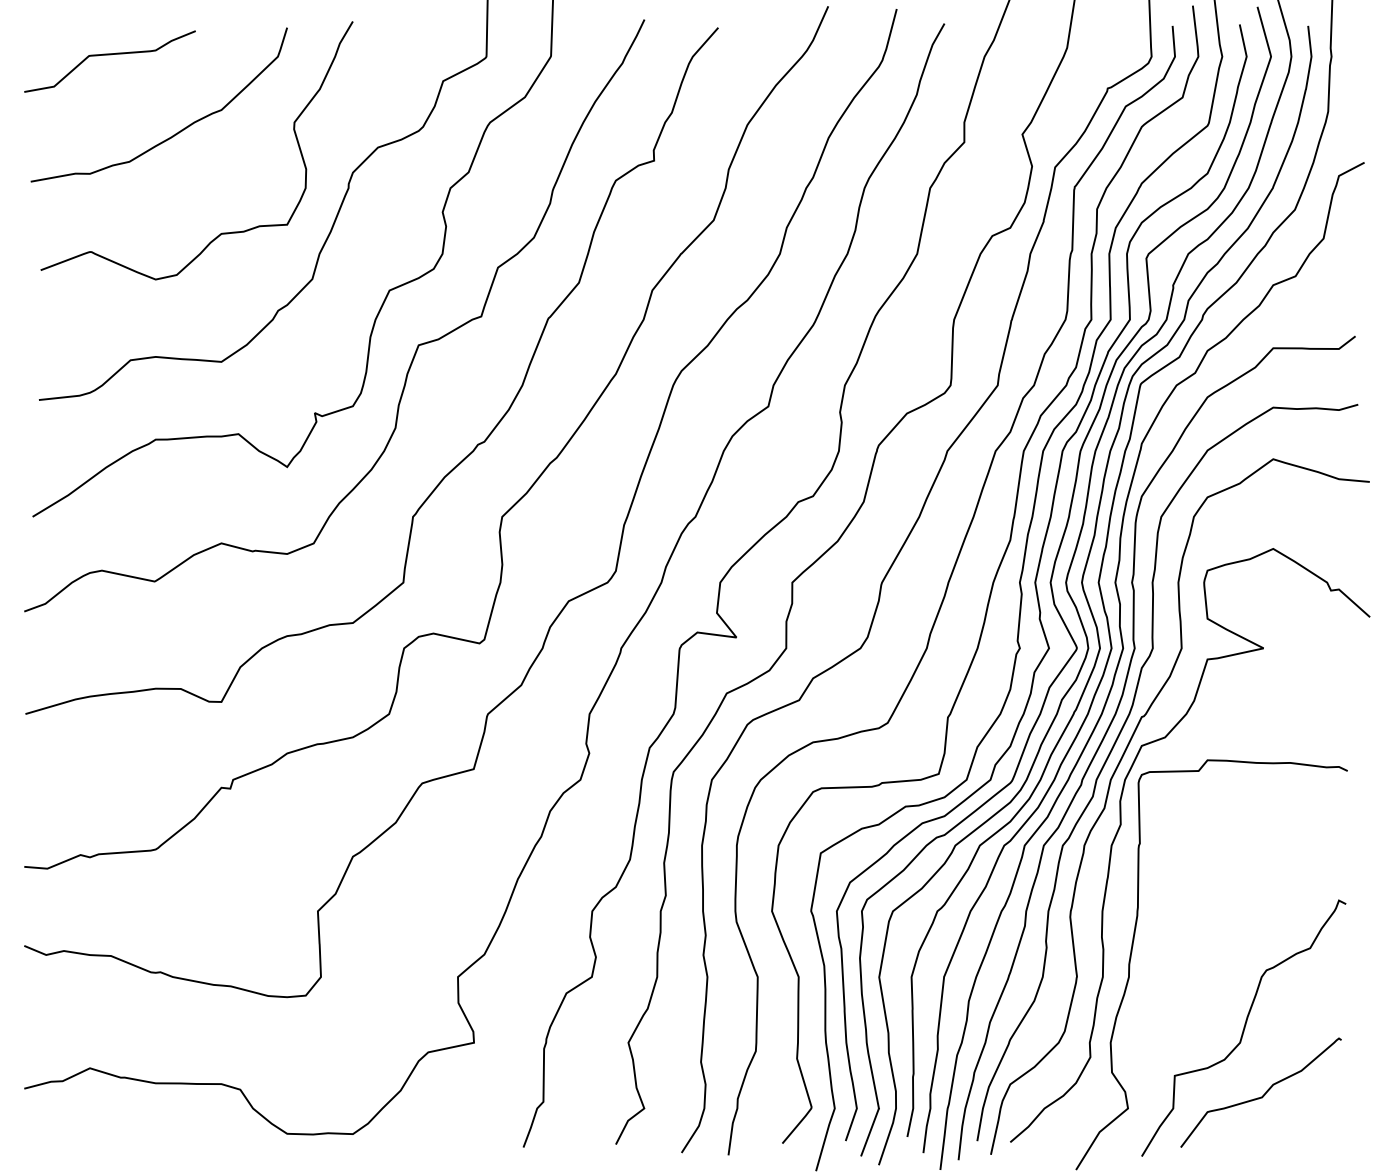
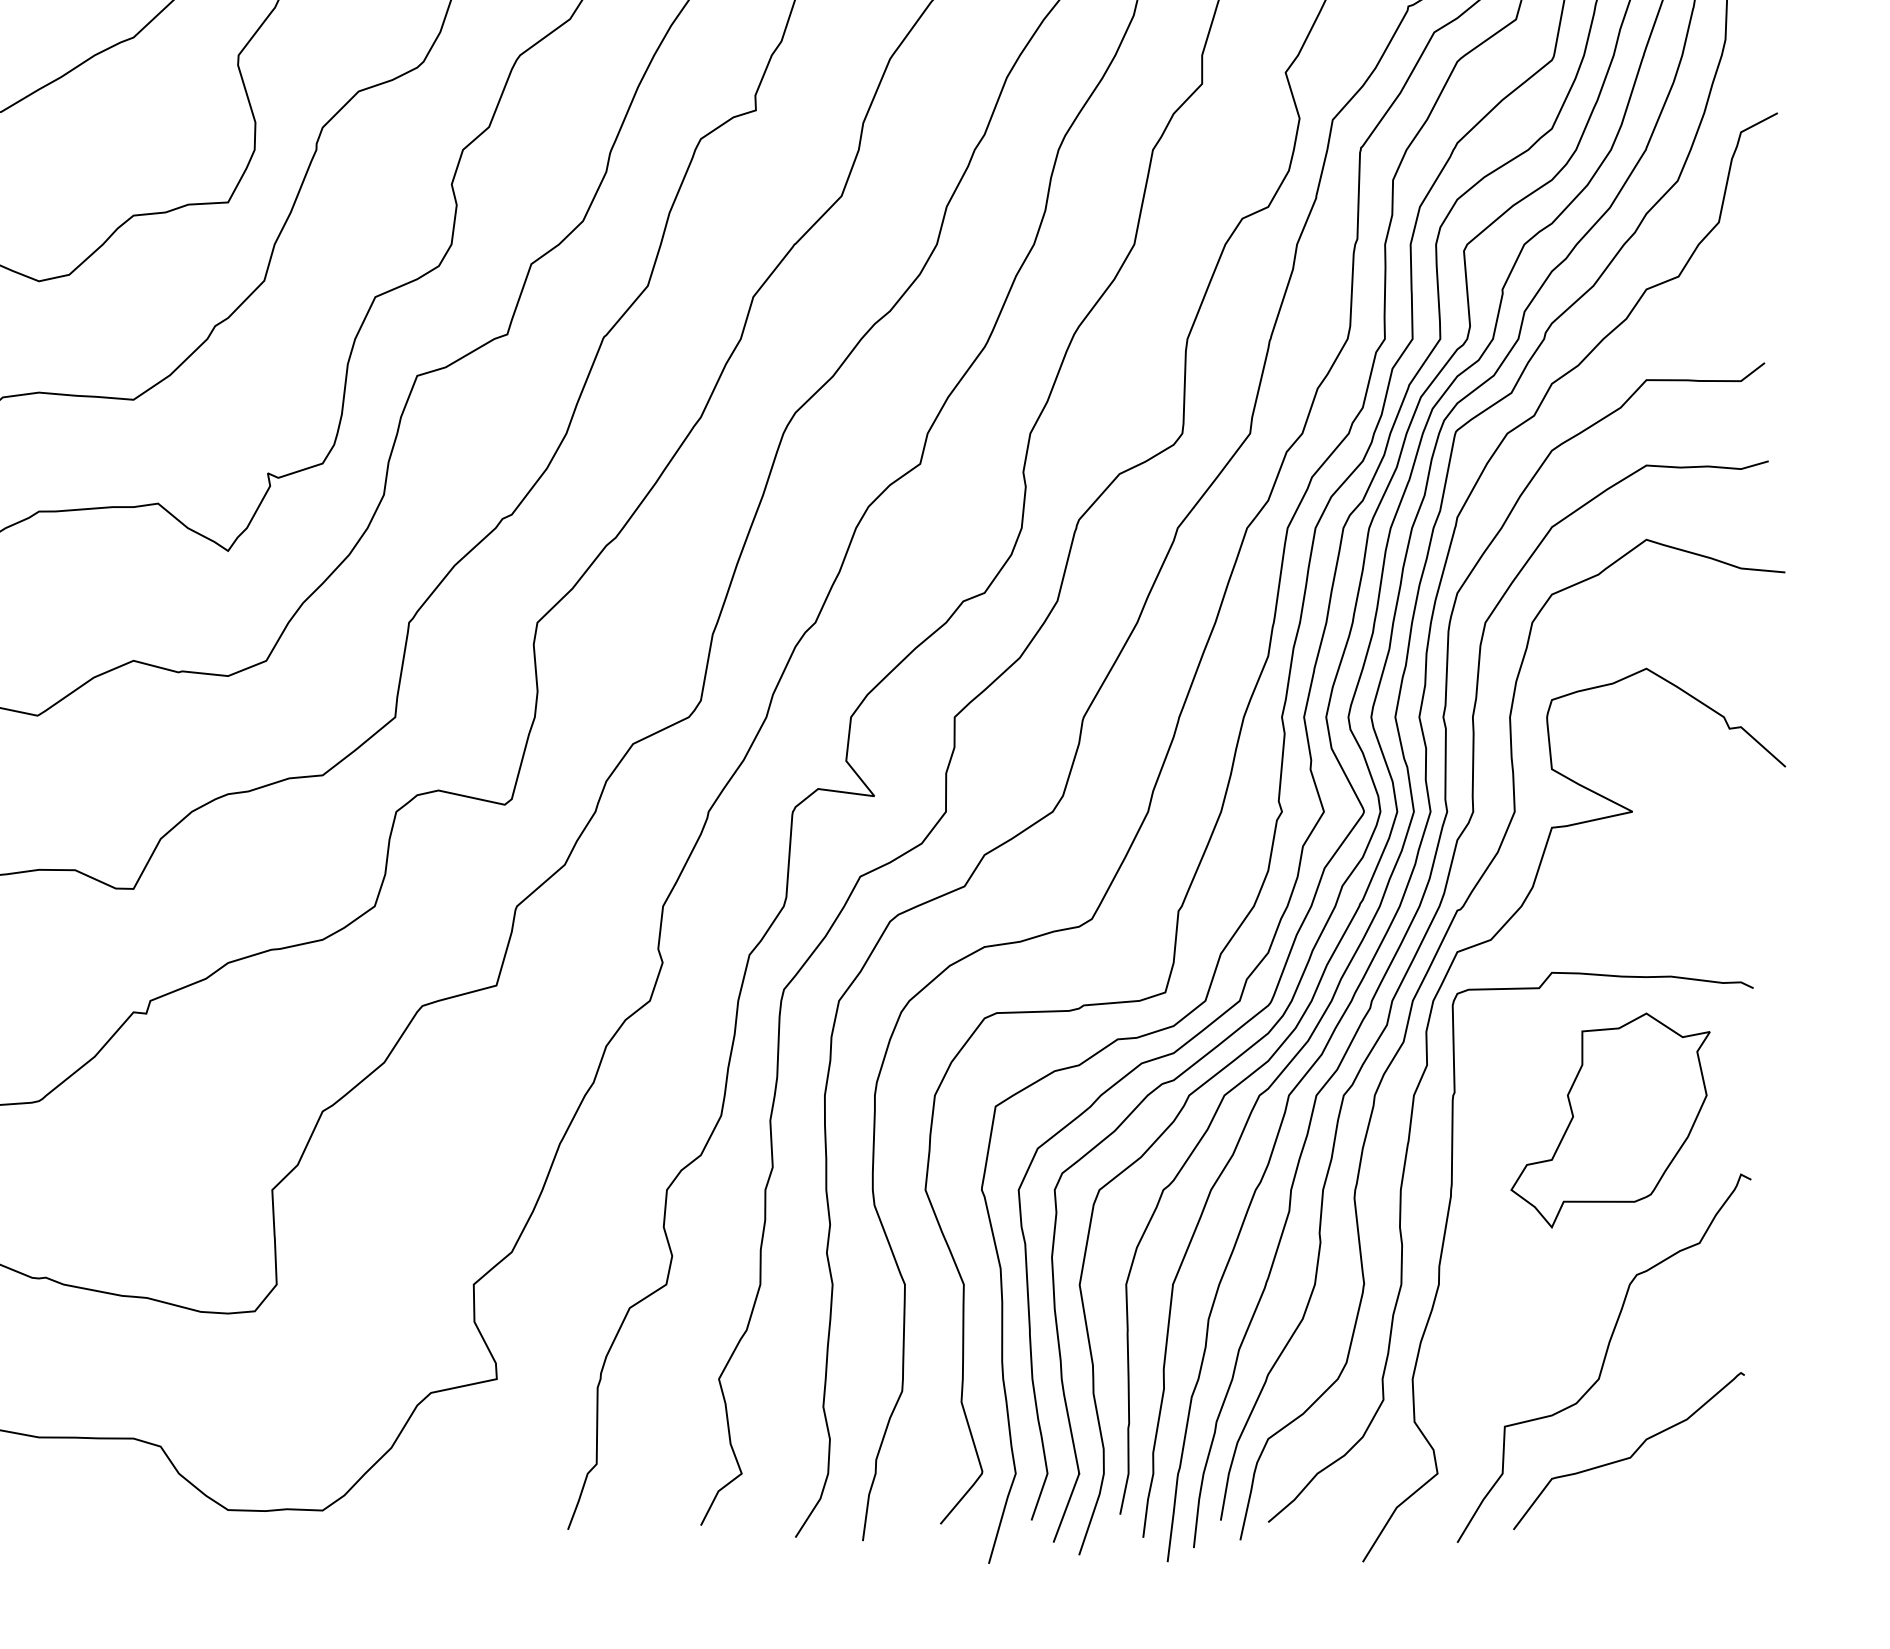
part: (1247, 862) -> (1609, 1119), added

